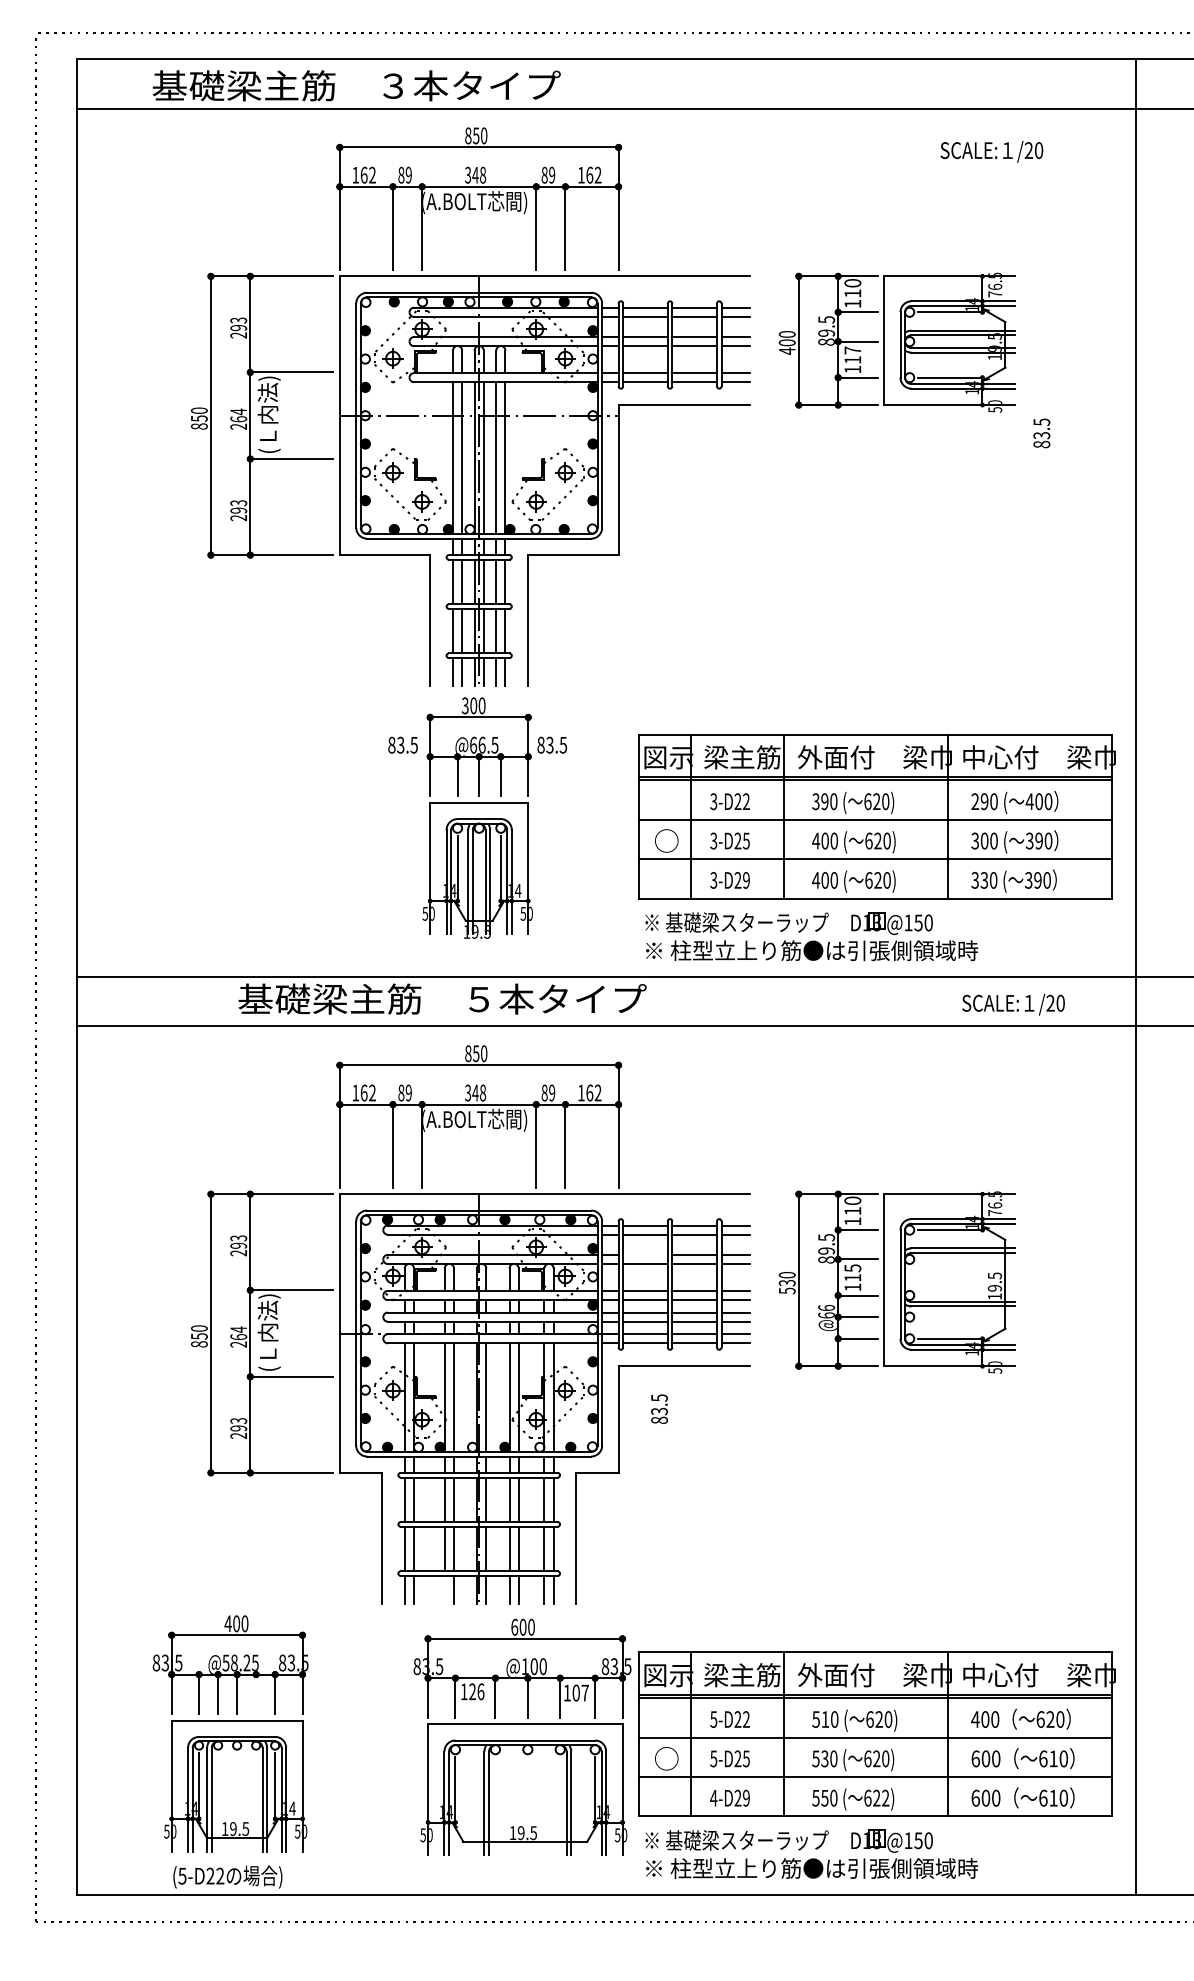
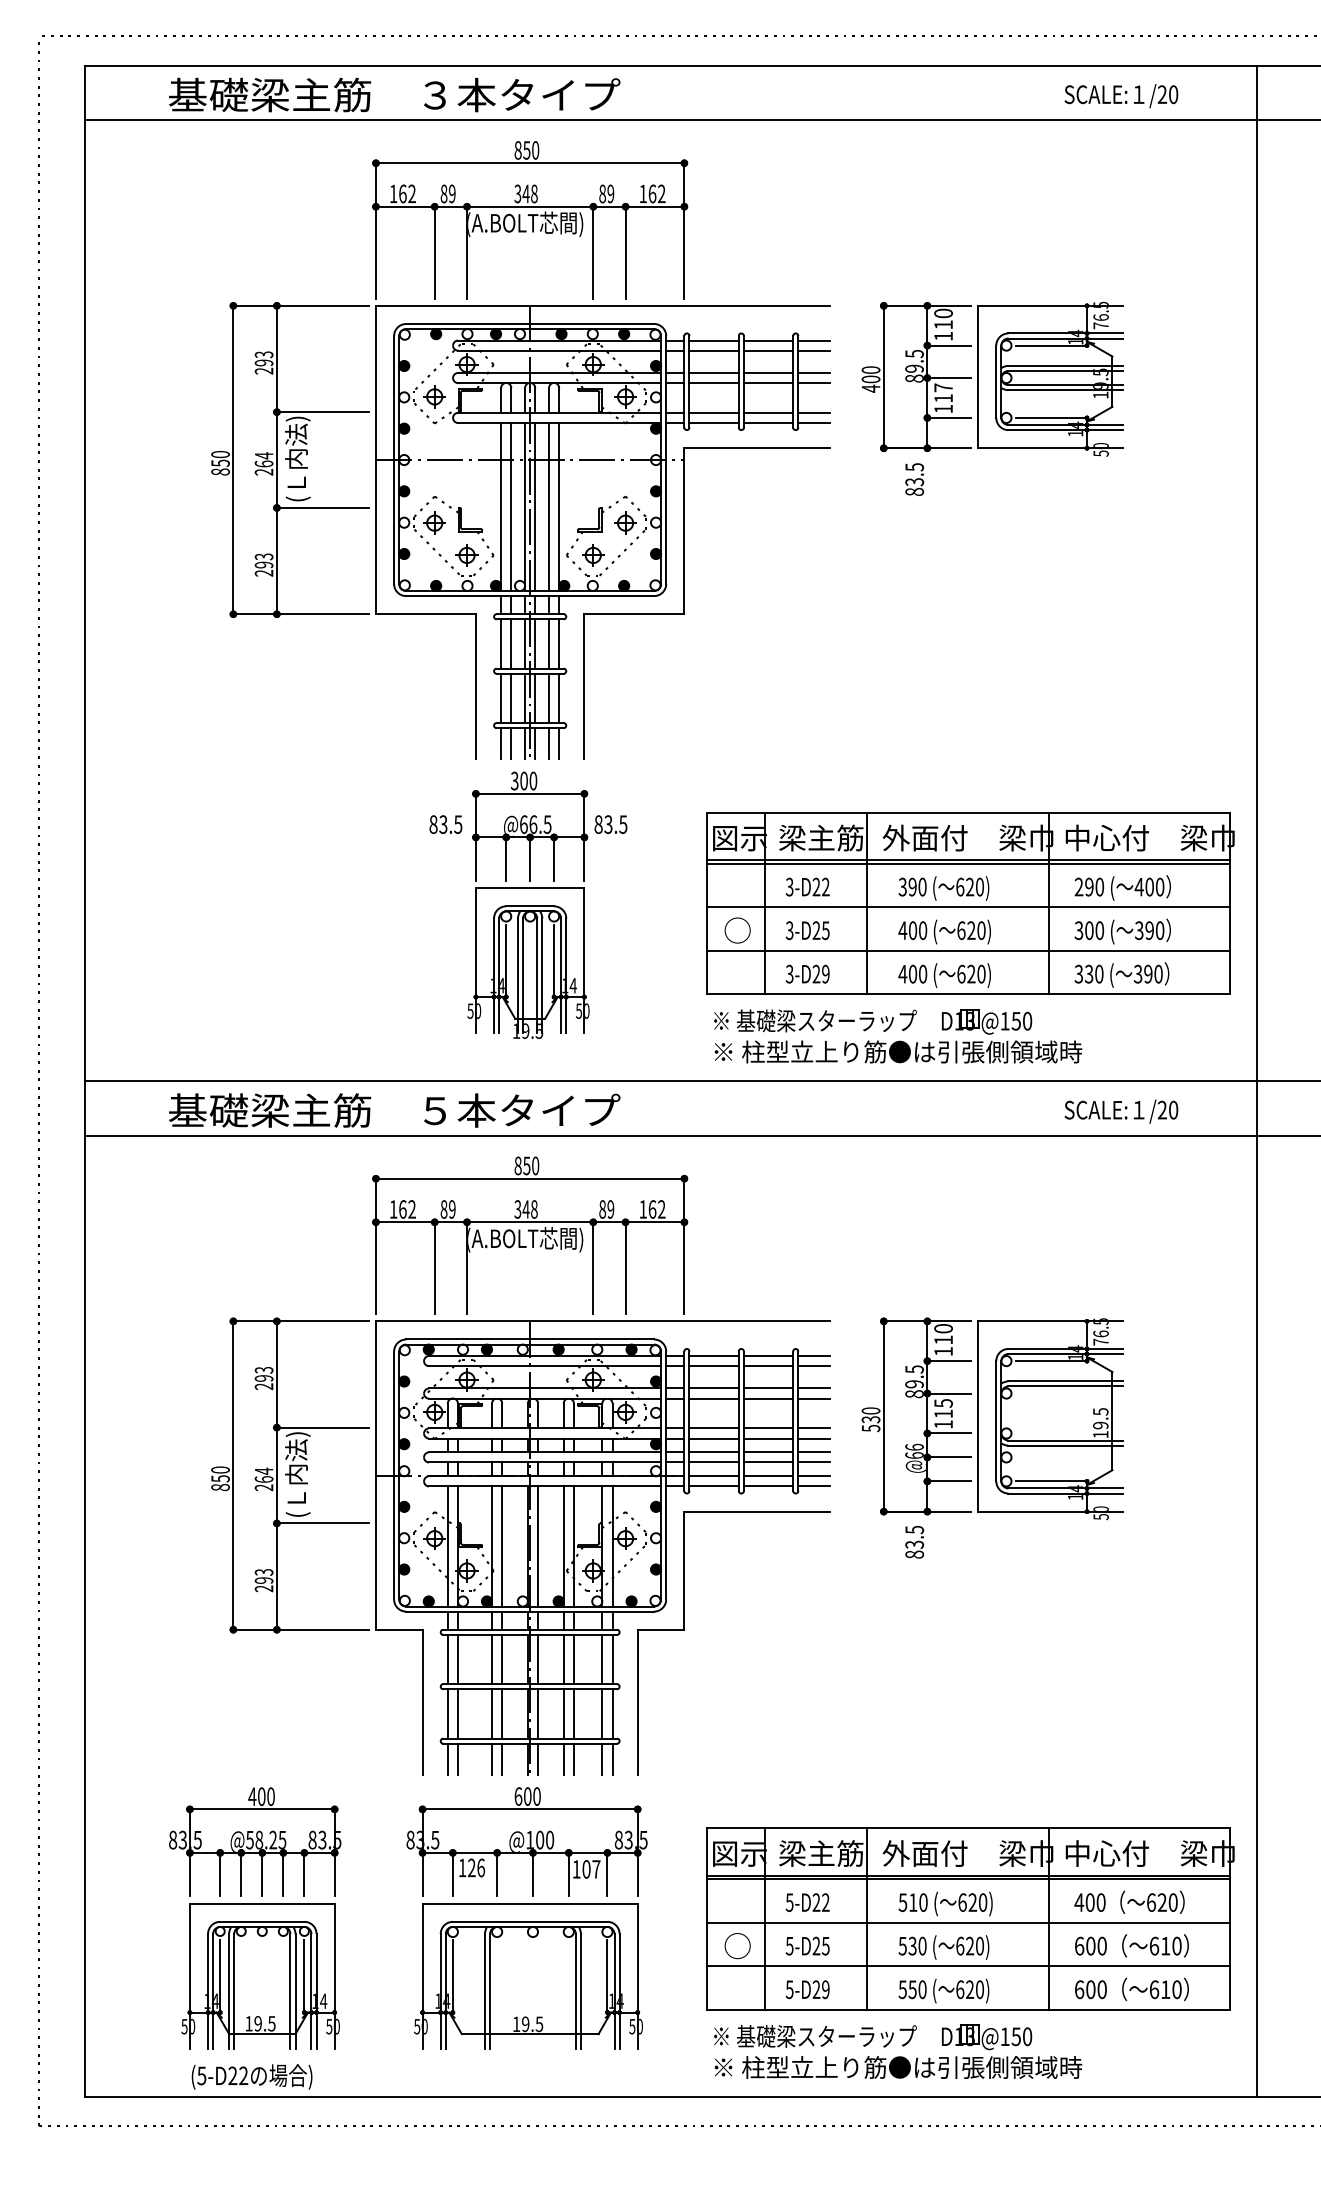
text: (991, 152) -> (1121, 96), moved
text: (1041, 433) -> (914, 479), moved
text: (442, 999) -> (394, 1110), moved
line: (644, 1254) -> (713, 1388), added
text: (659, 1409) -> (914, 1542), moved
line: (445, 1589) -> (492, 1758), added
line: (256, 1694) -> (283, 1874), added
part: (521, 1737) -> (526, 1918), moved
text: (713, 1798) -> (789, 1989), 4-D29 -> 5-D29
text: (885, 1798) -> (979, 1989), 622) -> 620)

